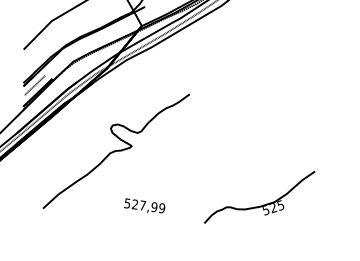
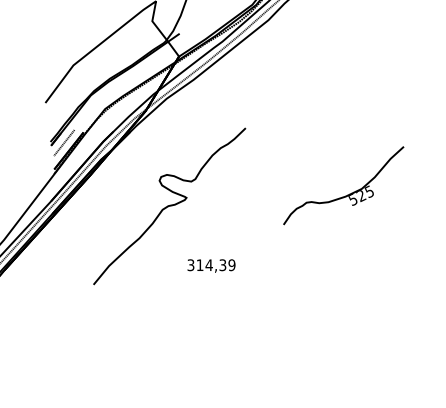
text: (140, 204) -> (206, 264), 527,99 -> 314,39
part: (261, 205) -> (347, 194), moved

